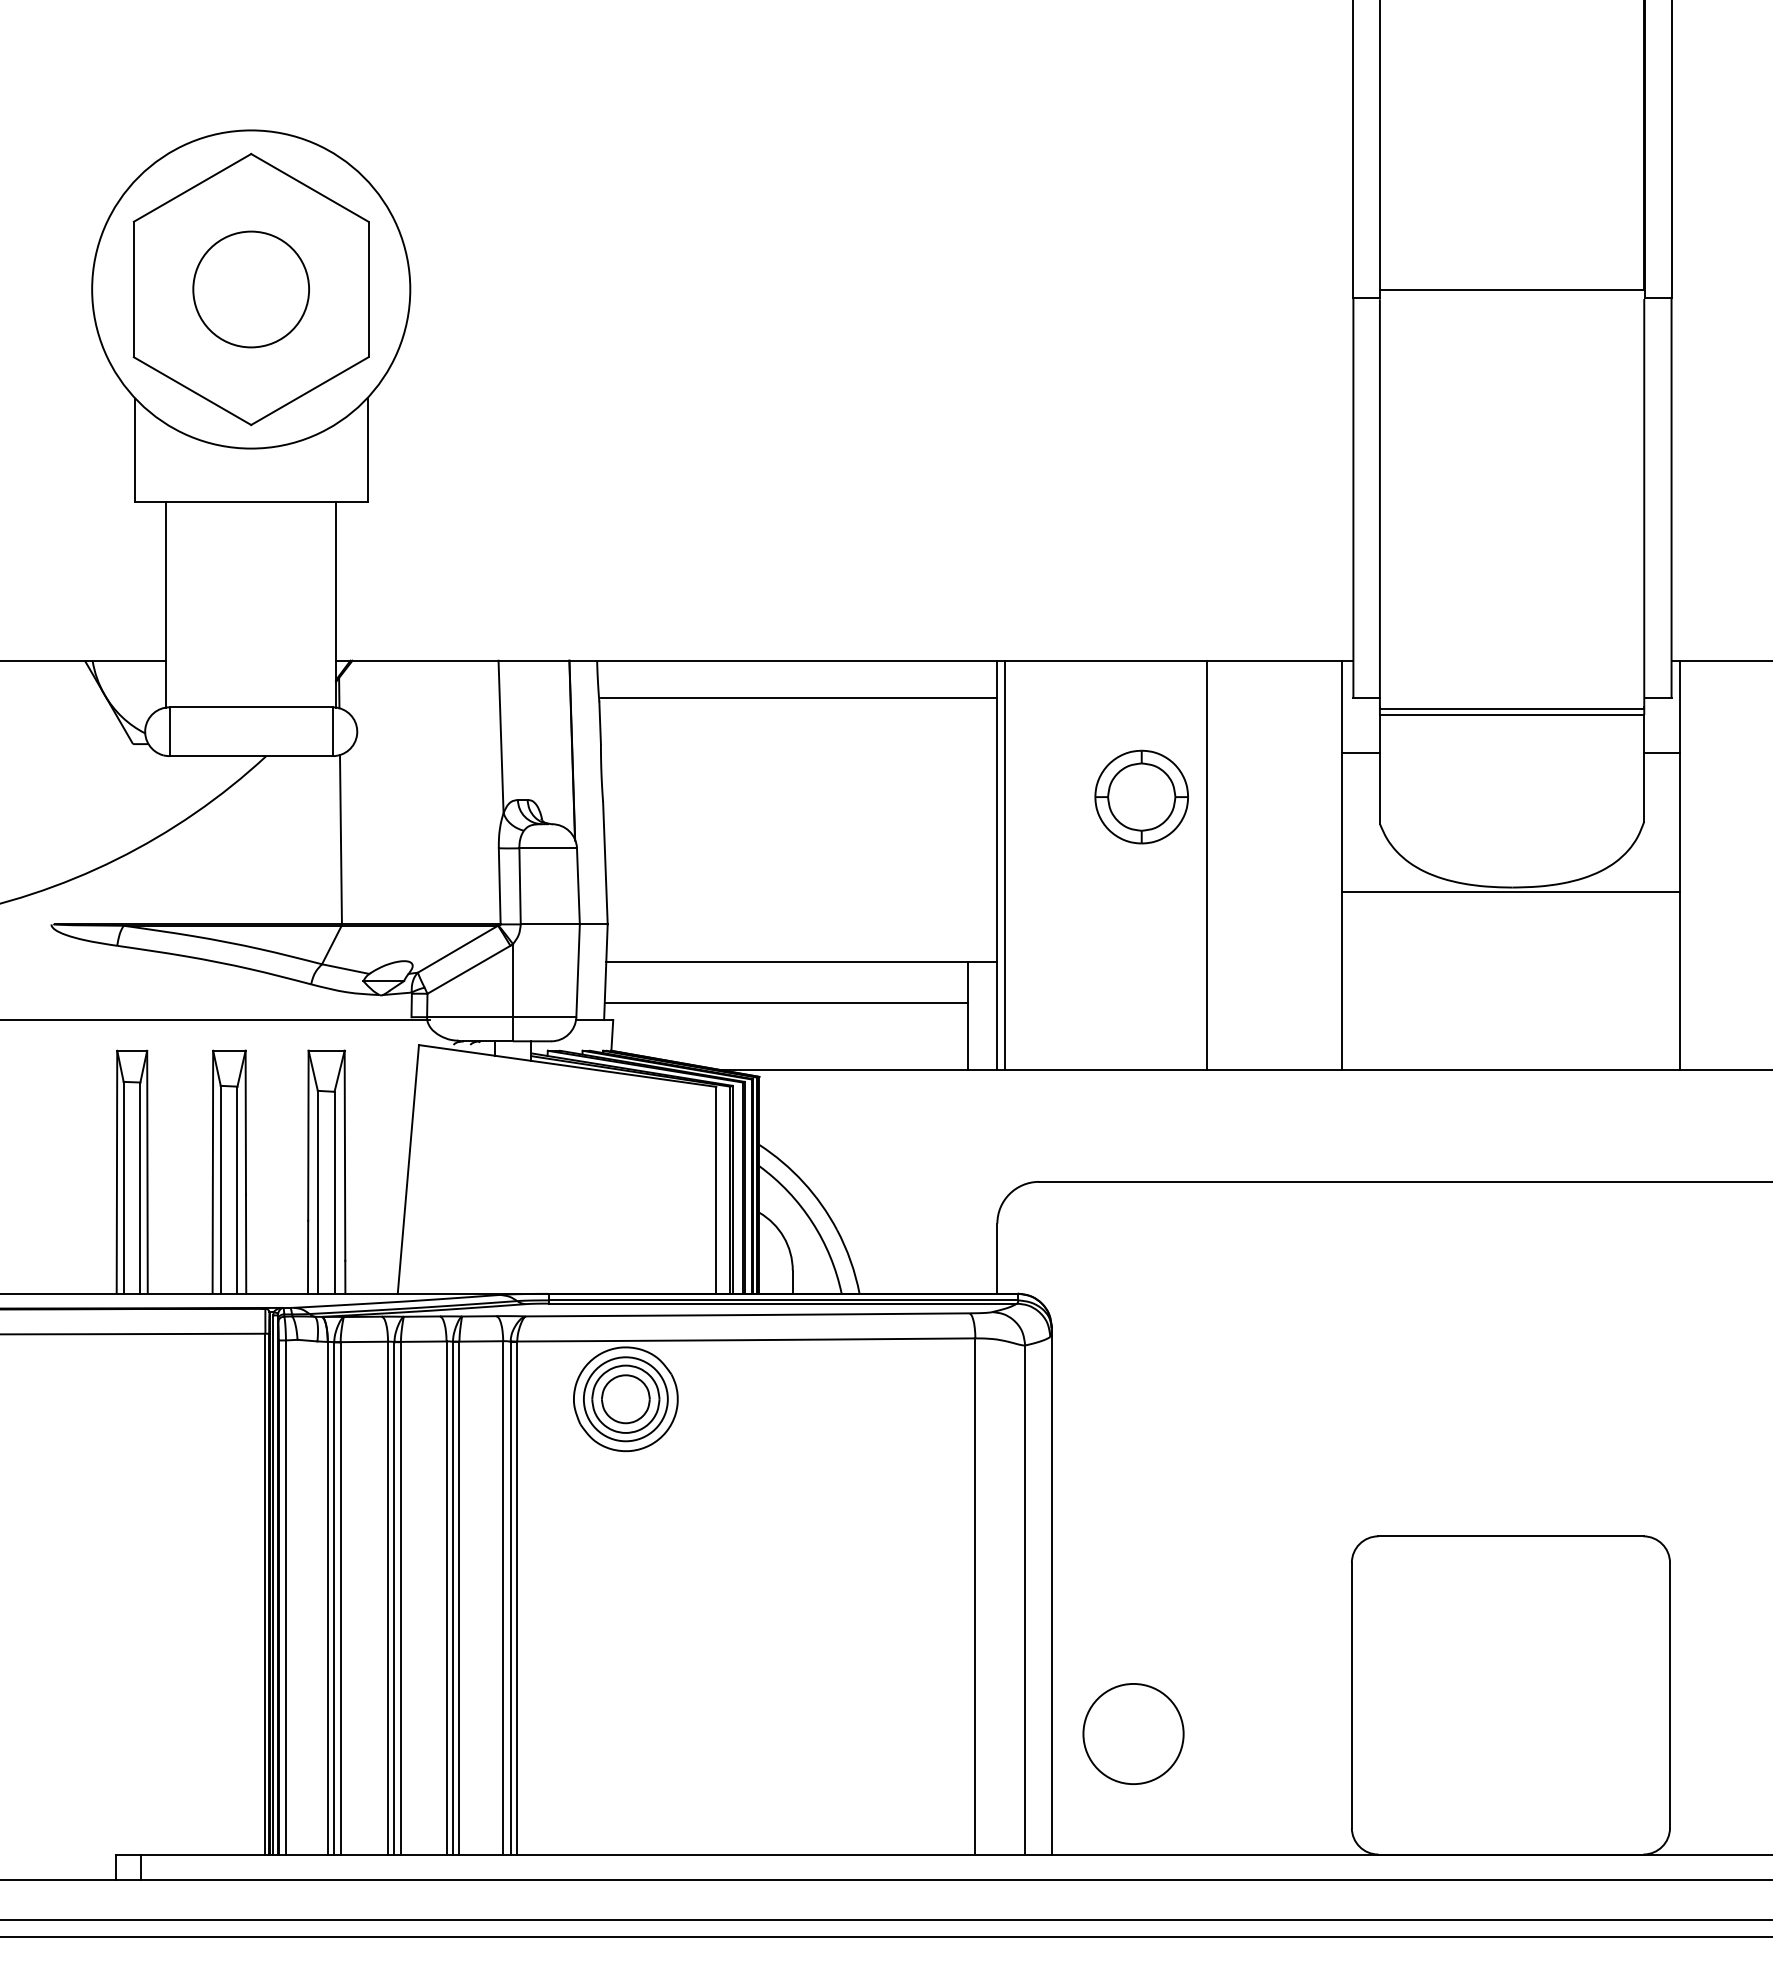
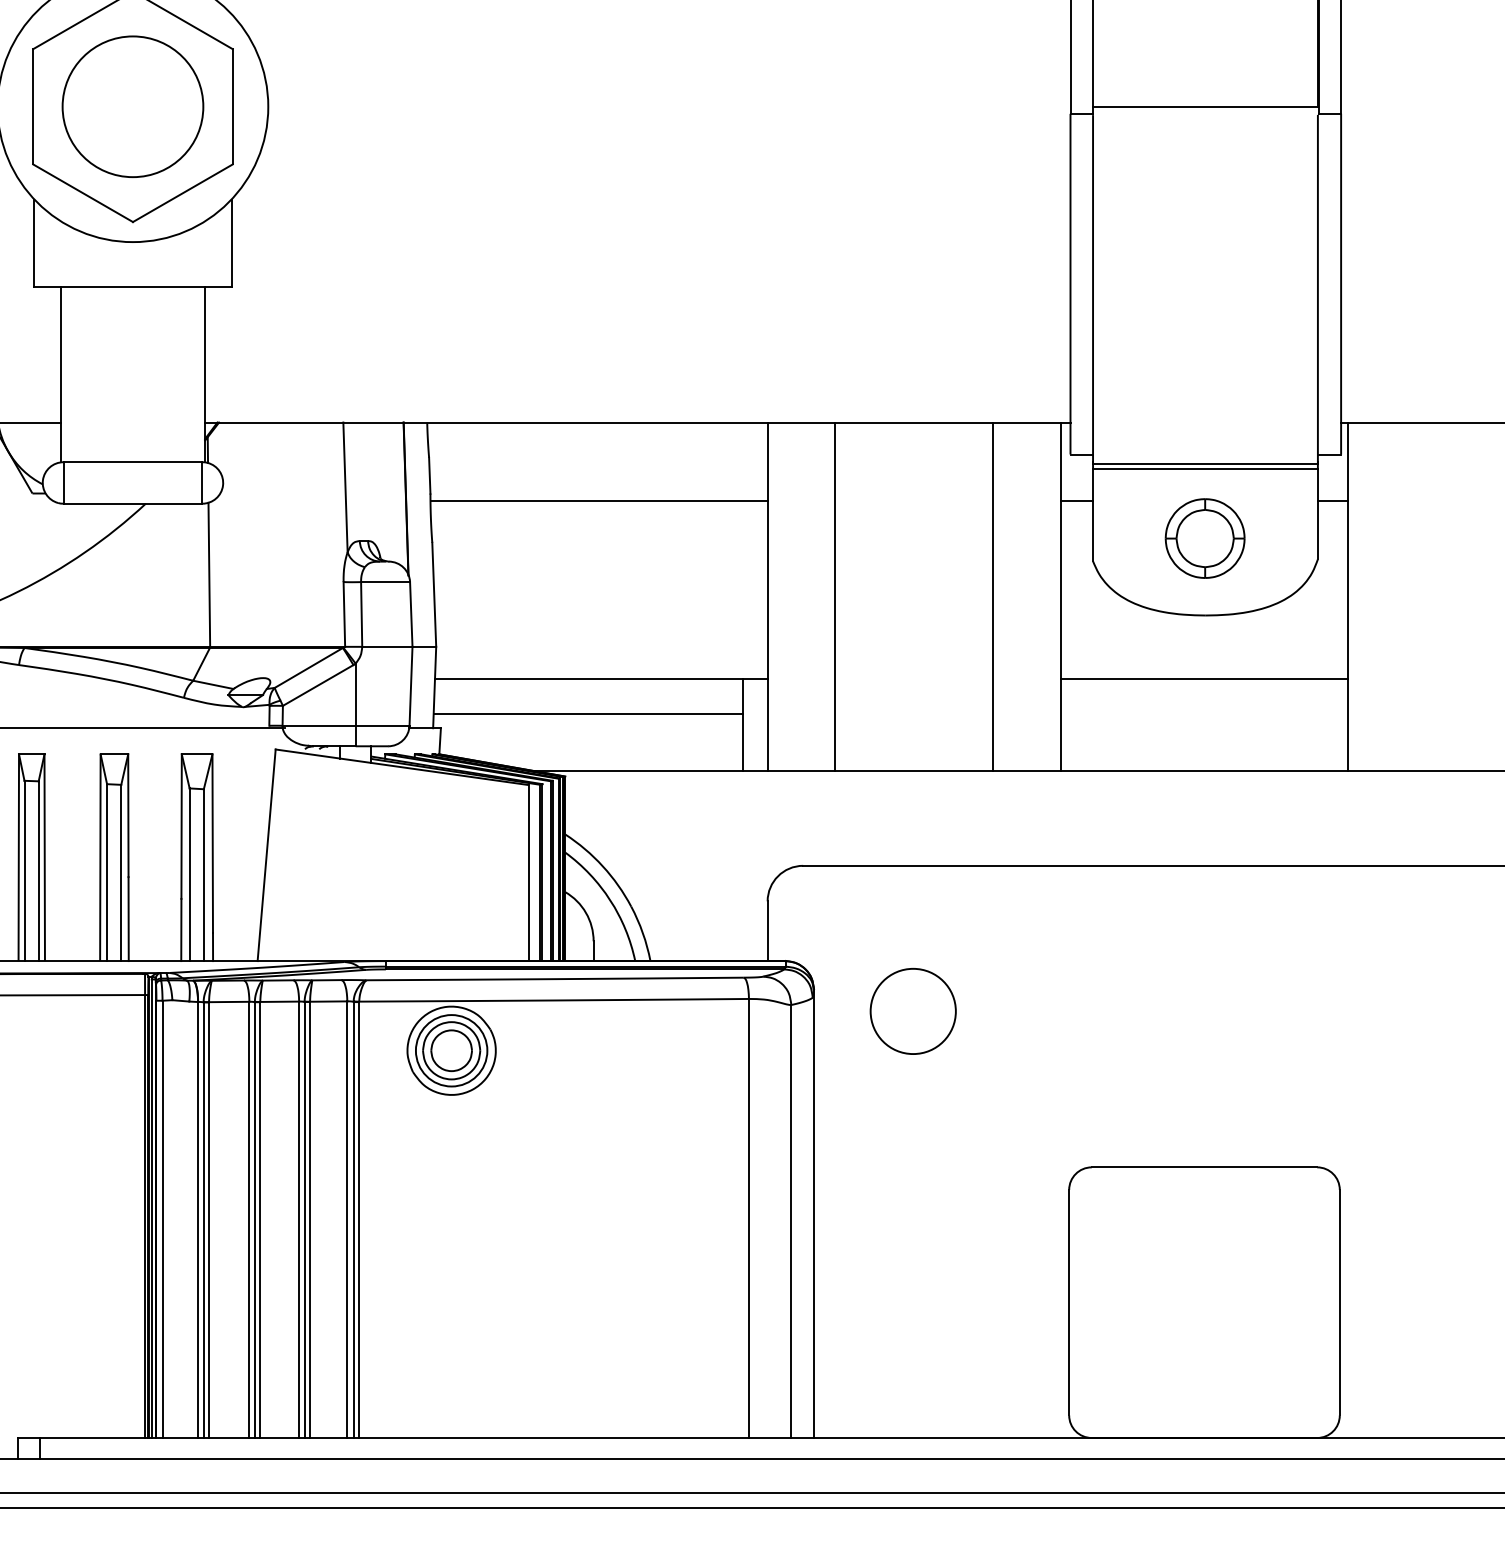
circle: (250, 289) -> (132, 106), size x1.43
line: (798, 697) -> (598, 500), moved
part: (1141, 796) -> (1204, 538), moved
line: (1004, 865) -> (834, 596), moved
line: (1206, 865) -> (993, 596), moved
line: (1510, 891) -> (1204, 678), moved
circle: (1133, 1733) -> (913, 1010), moved

